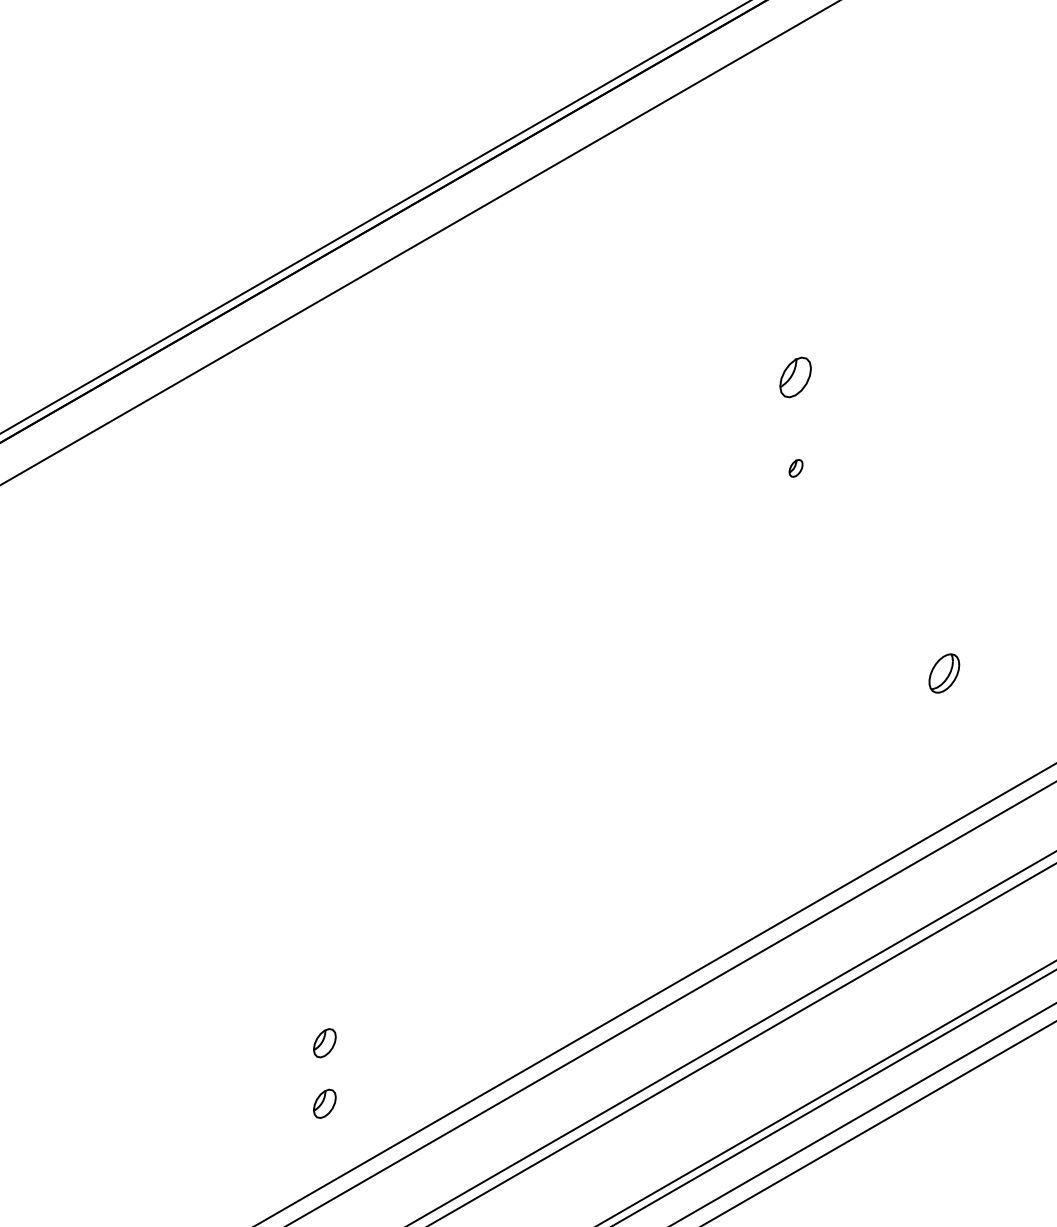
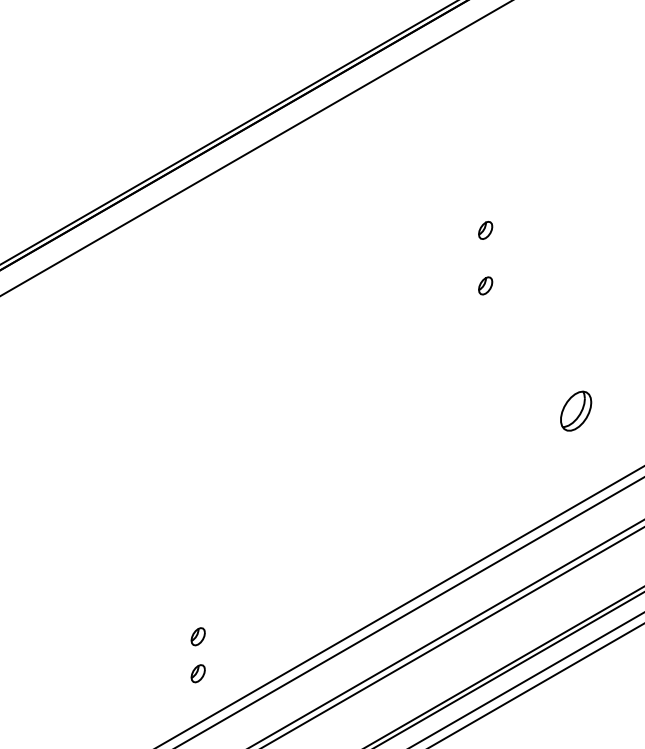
part: (795, 377) -> (485, 230), size x0.71
part: (795, 467) -> (485, 285), size x1.67
part: (944, 672) -> (576, 410), size x1.67

